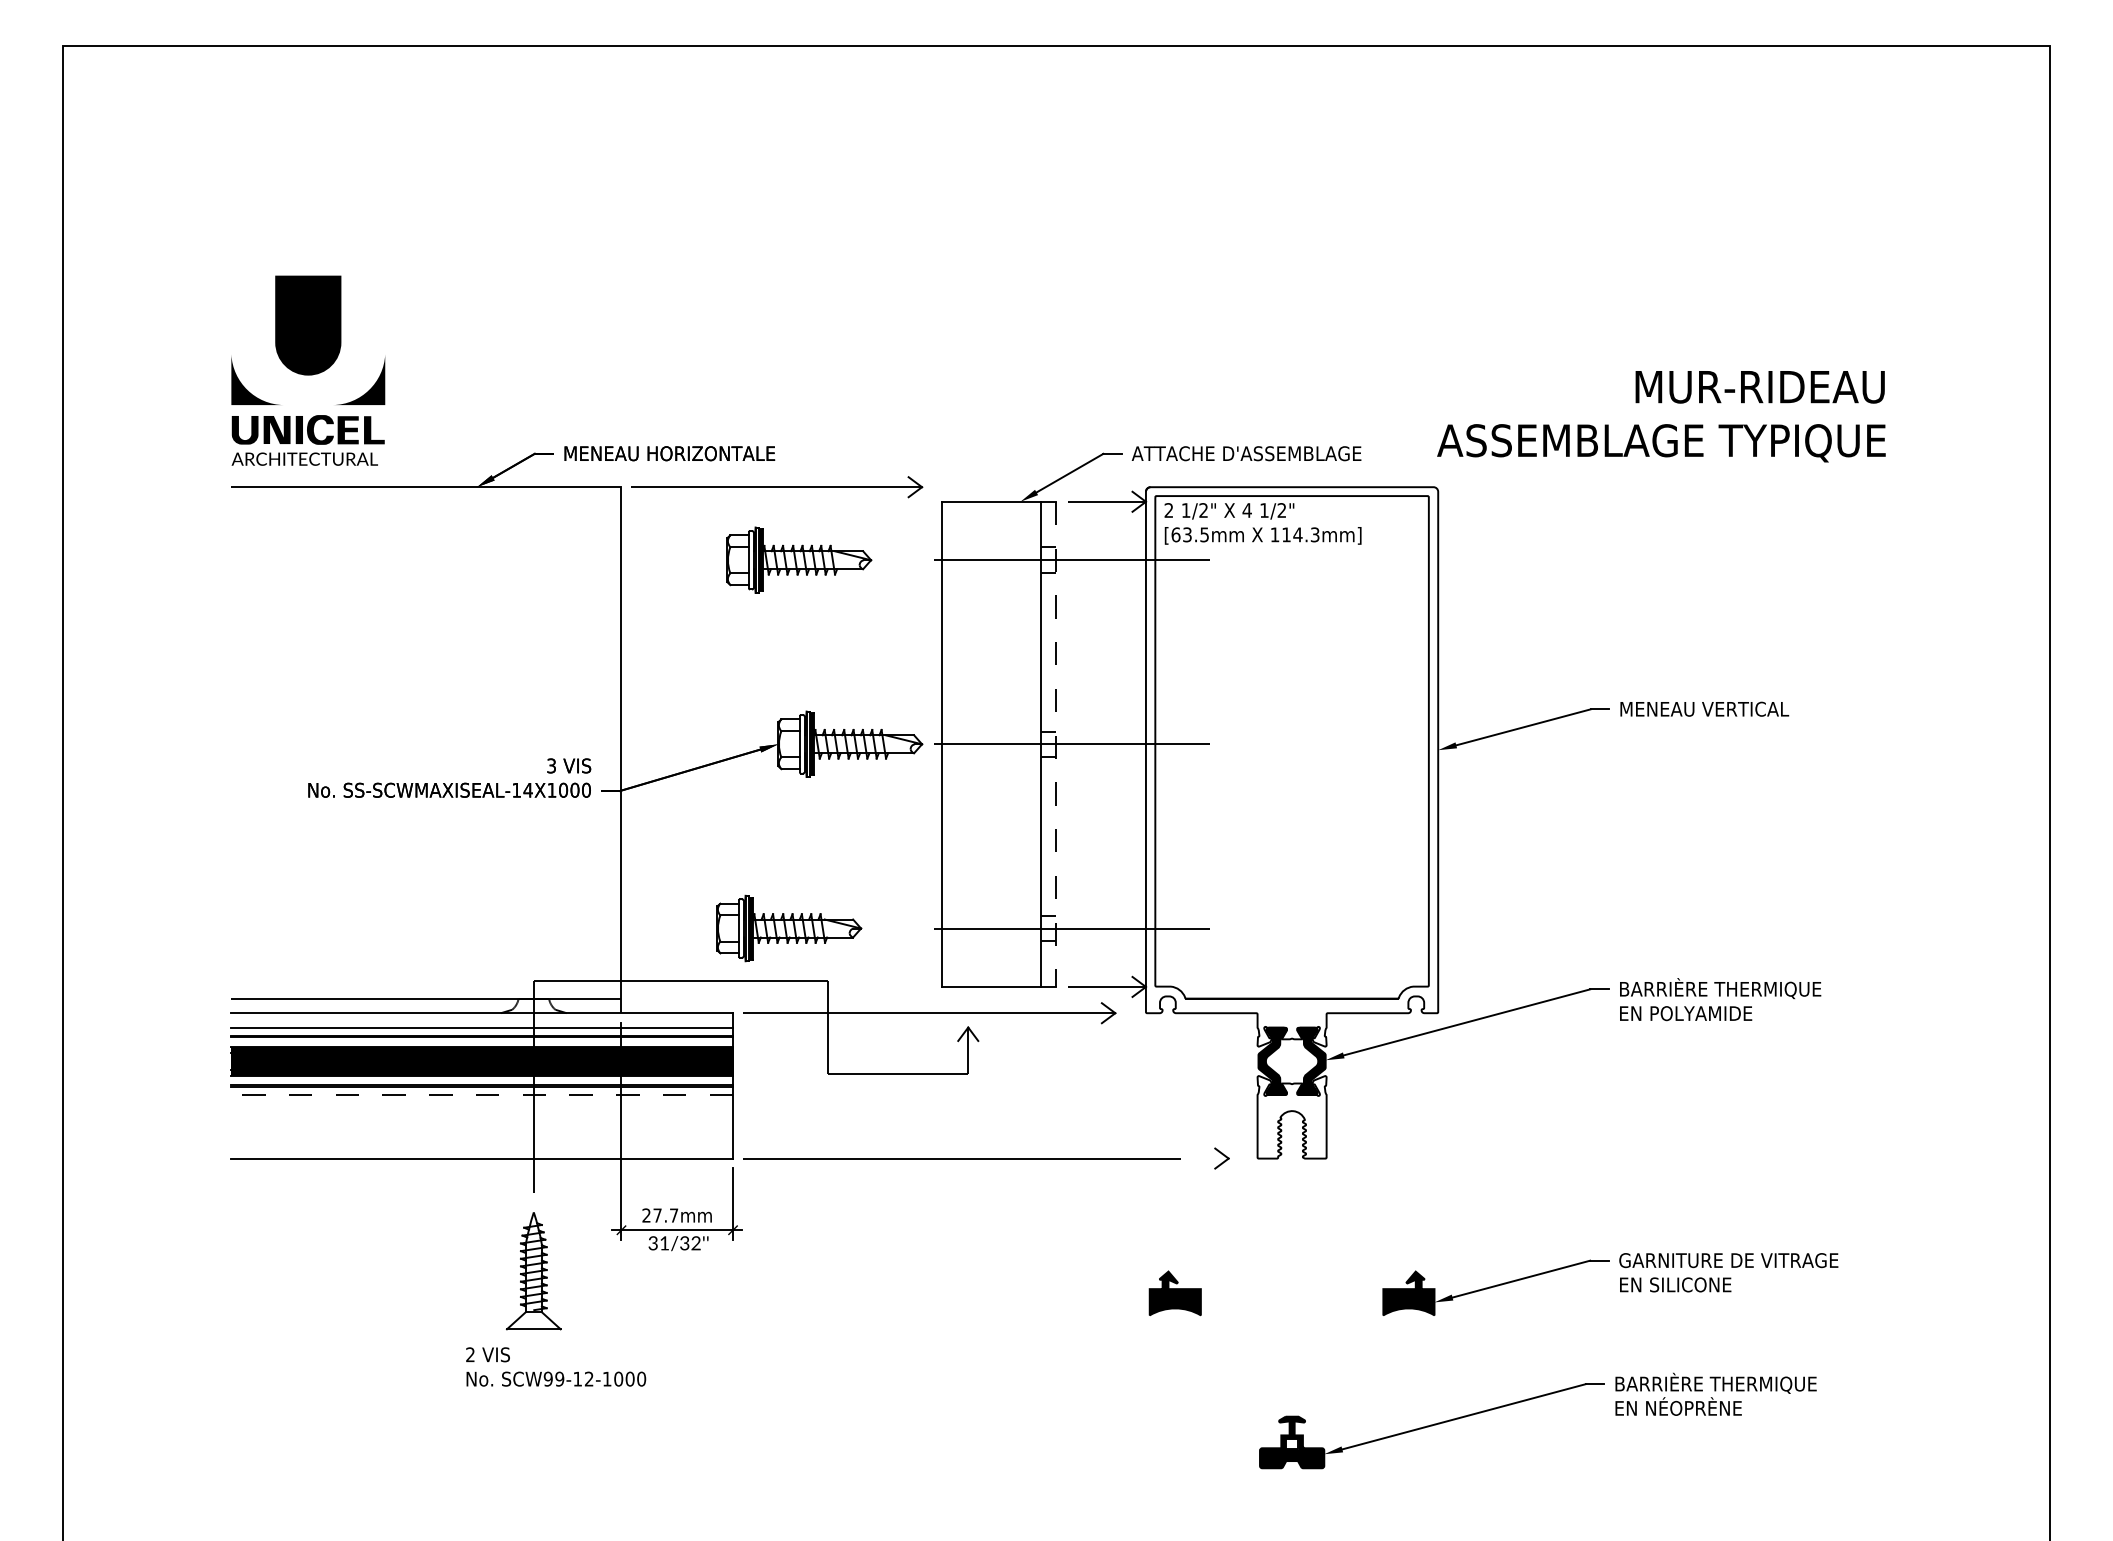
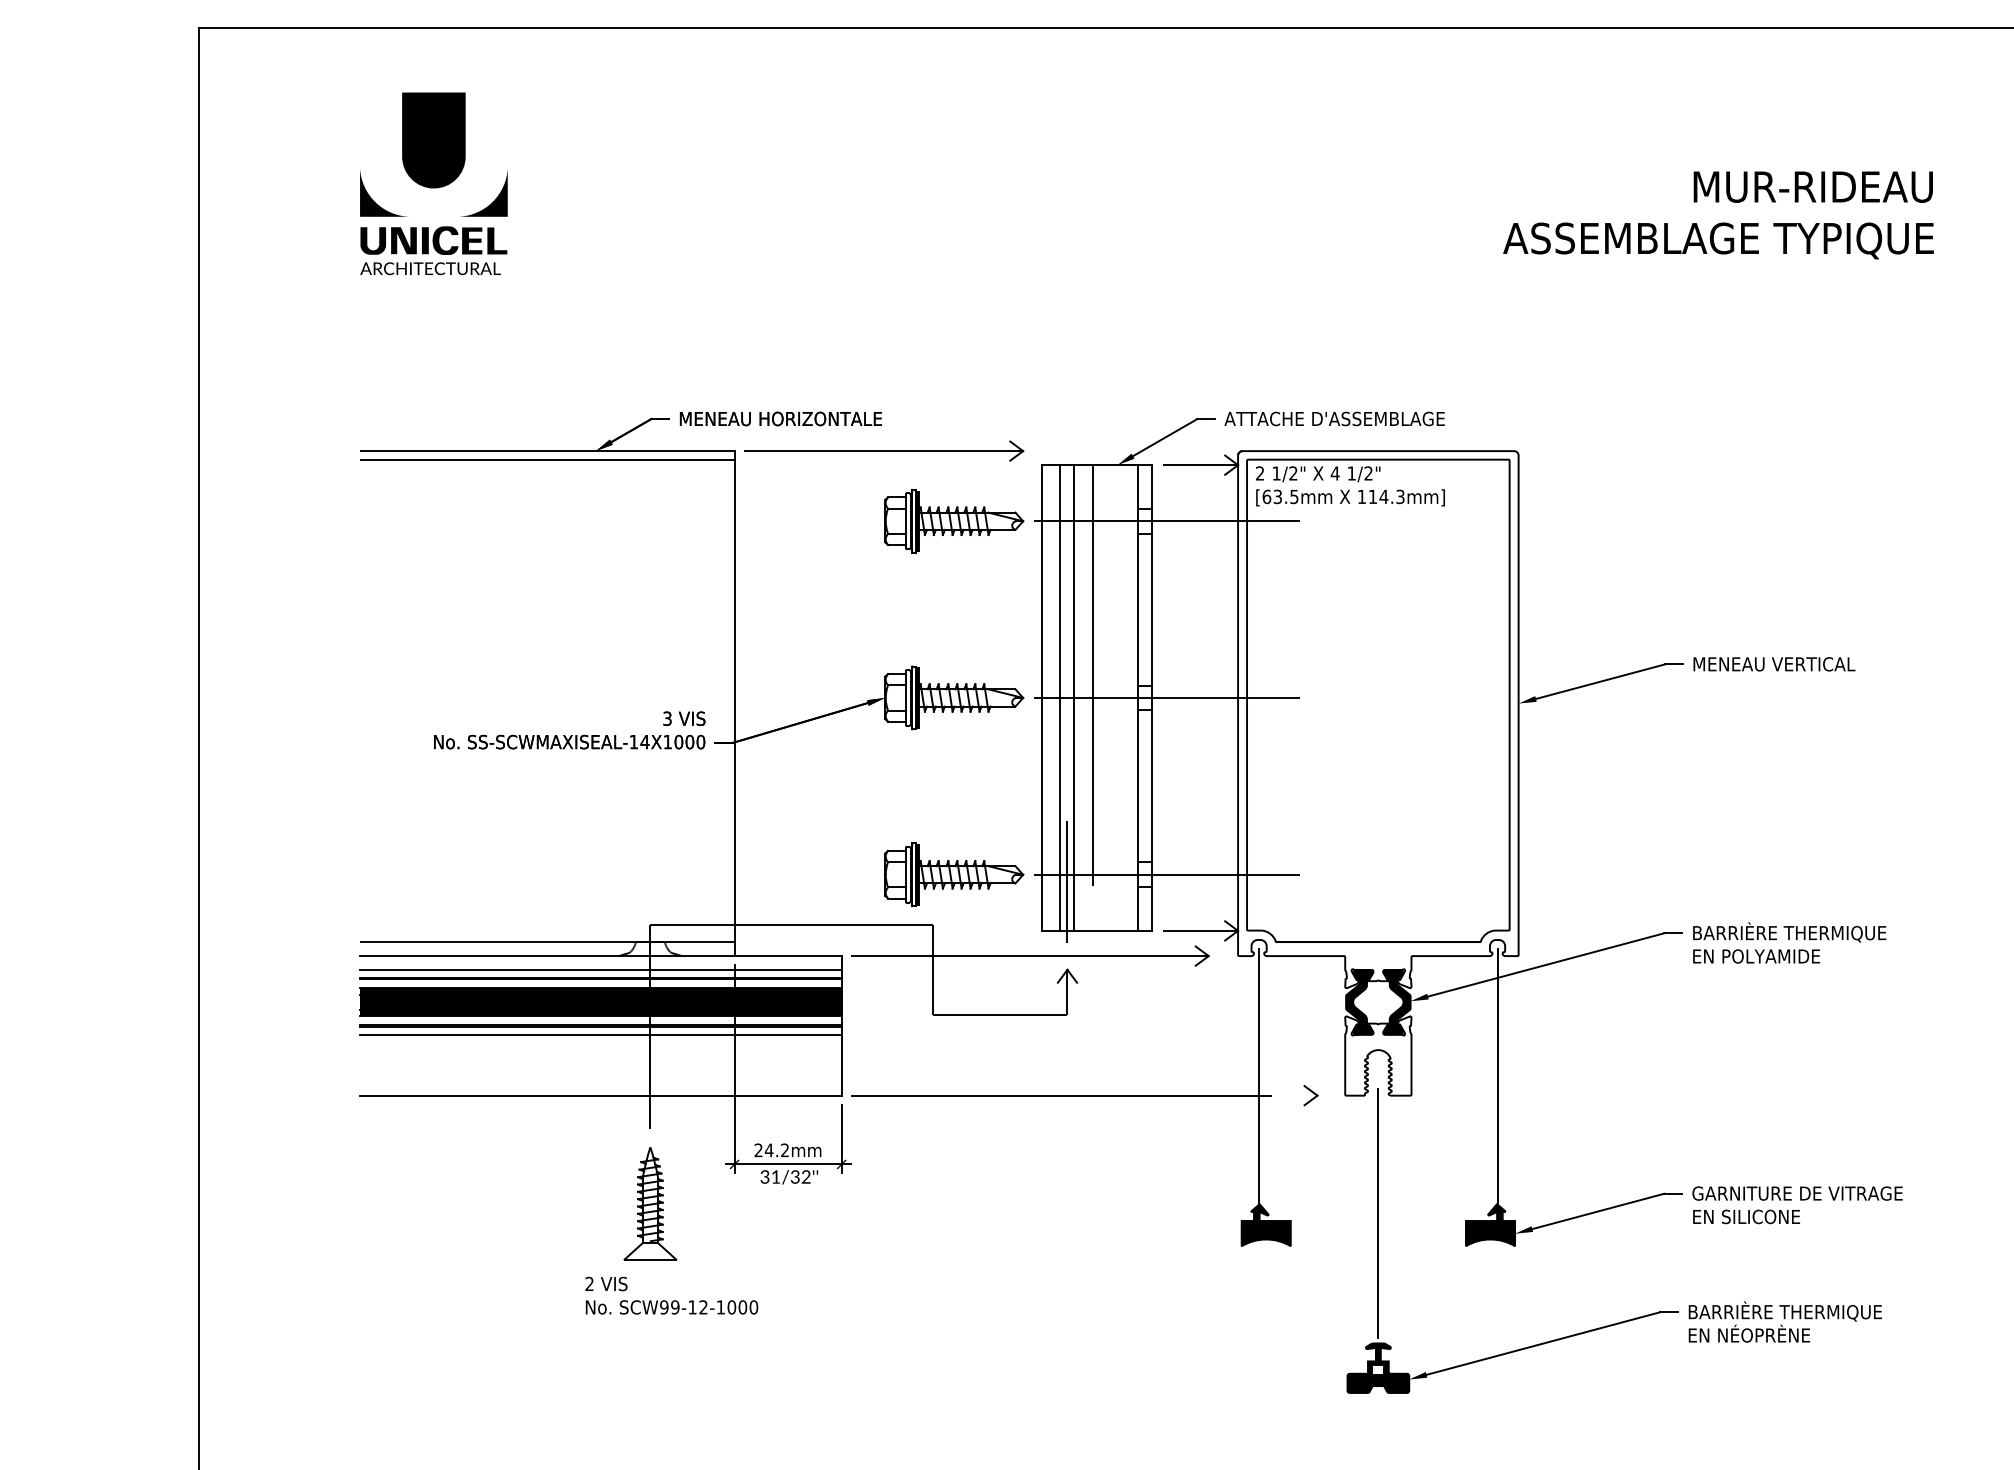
text: (308, 370) -> (434, 183), moved
text: (1661, 416) -> (1718, 215), moved
line: (426, 496) -> (547, 460), added
part: (799, 559) -> (954, 520), moved
line: (960, 743) -> (1060, 697), added
line: (975, 743) -> (1074, 697), added
line: (994, 743) -> (1092, 697), added
line: (1055, 744) -> (1151, 698), dashed -> solid
part: (789, 928) -> (954, 874), moved
line: (968, 935) -> (1067, 881), added
line: (482, 1095) -> (601, 1035), dashed -> solid
line: (1167, 1142) -> (1258, 1080), added
line: (1416, 1142) -> (1497, 1080), added
text: (665, 1215) -> (776, 1150), 27.7mm -> 24.2mm
line: (1292, 1281) -> (1378, 1213), added

